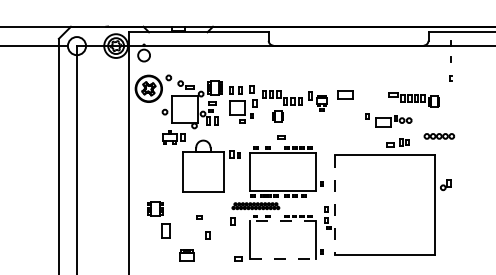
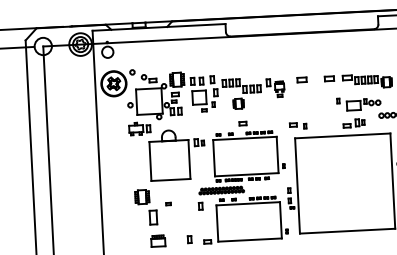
part: (345, 94) -> (301, 79), size x0.62
part: (374, 94) -> (329, 78), added
part: (388, 120) -> (358, 103), moved
part: (339, 142) -> (298, 125), added
line: (335, 205) -> (297, 186), dashed -> solid
part: (158, 219) -> (145, 207), moved
line: (282, 221) -> (247, 203), dashed -> solid
part: (207, 235) -> (189, 239), moved
line: (283, 259) -> (250, 240), dashed -> solid

